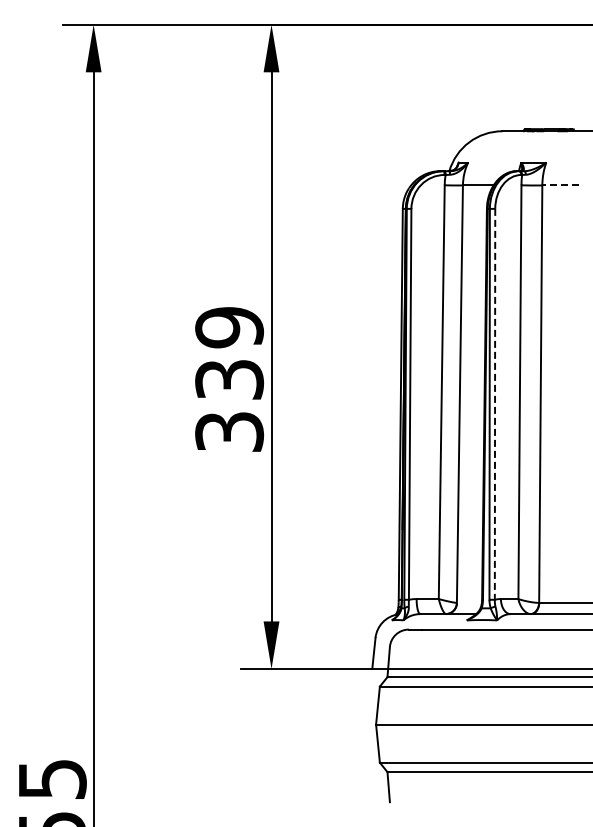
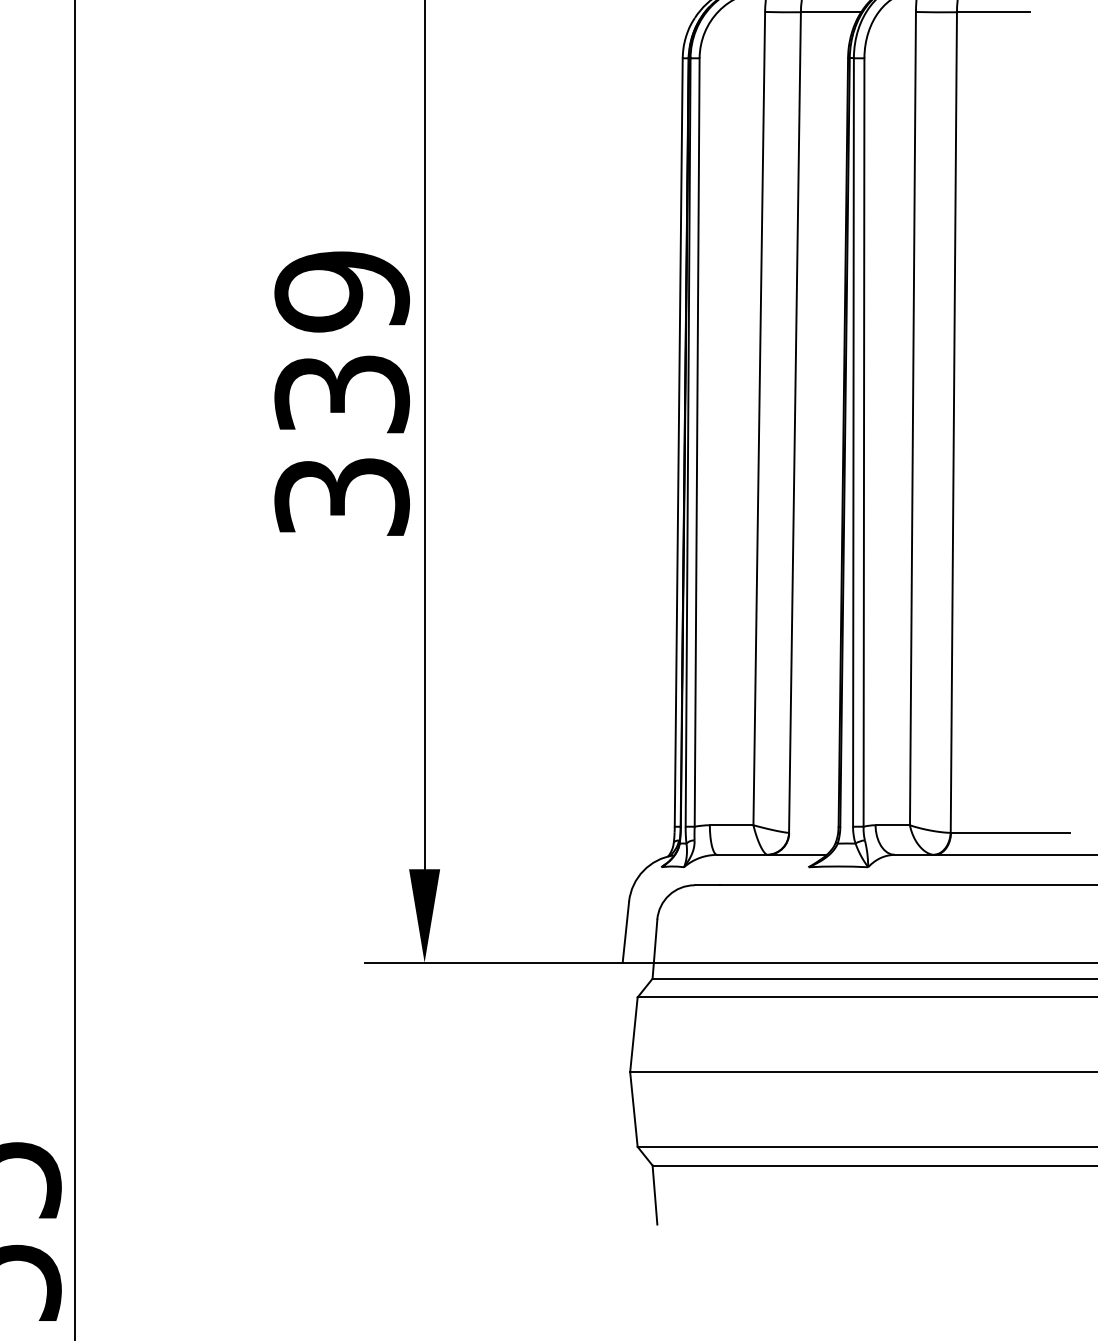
line: (560, 185) -> (992, 12), dashed -> solid
line: (495, 404) -> (864, 442), dashed -> solid

